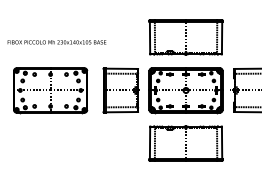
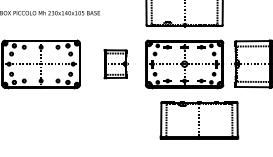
part: (120, 90) -> (115, 64), size x0.6
part: (185, 143) -> (198, 120), moved

